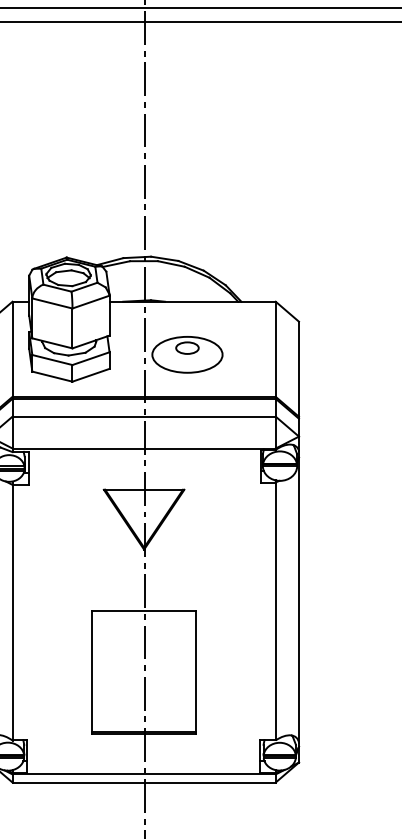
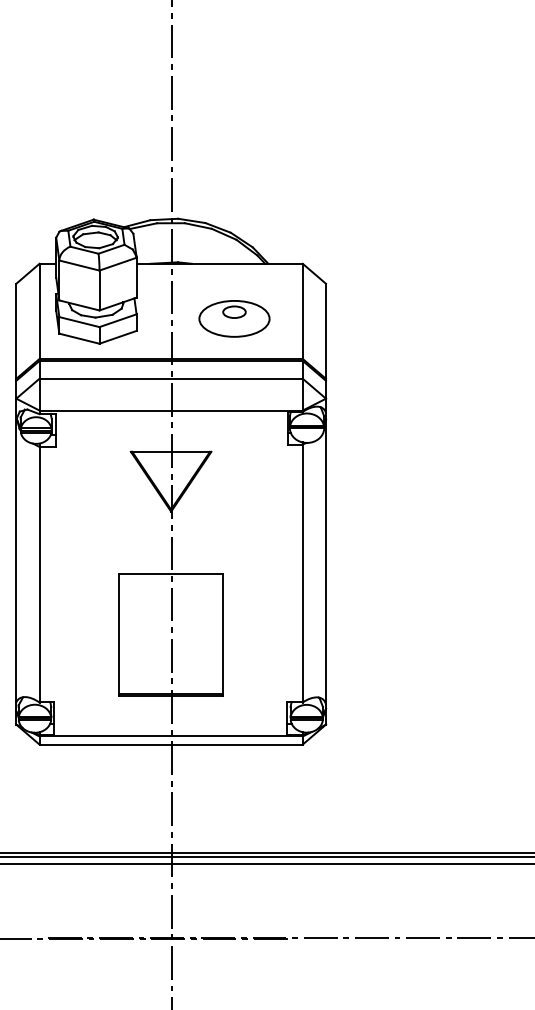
part: (187, 354) -> (234, 318), moved

